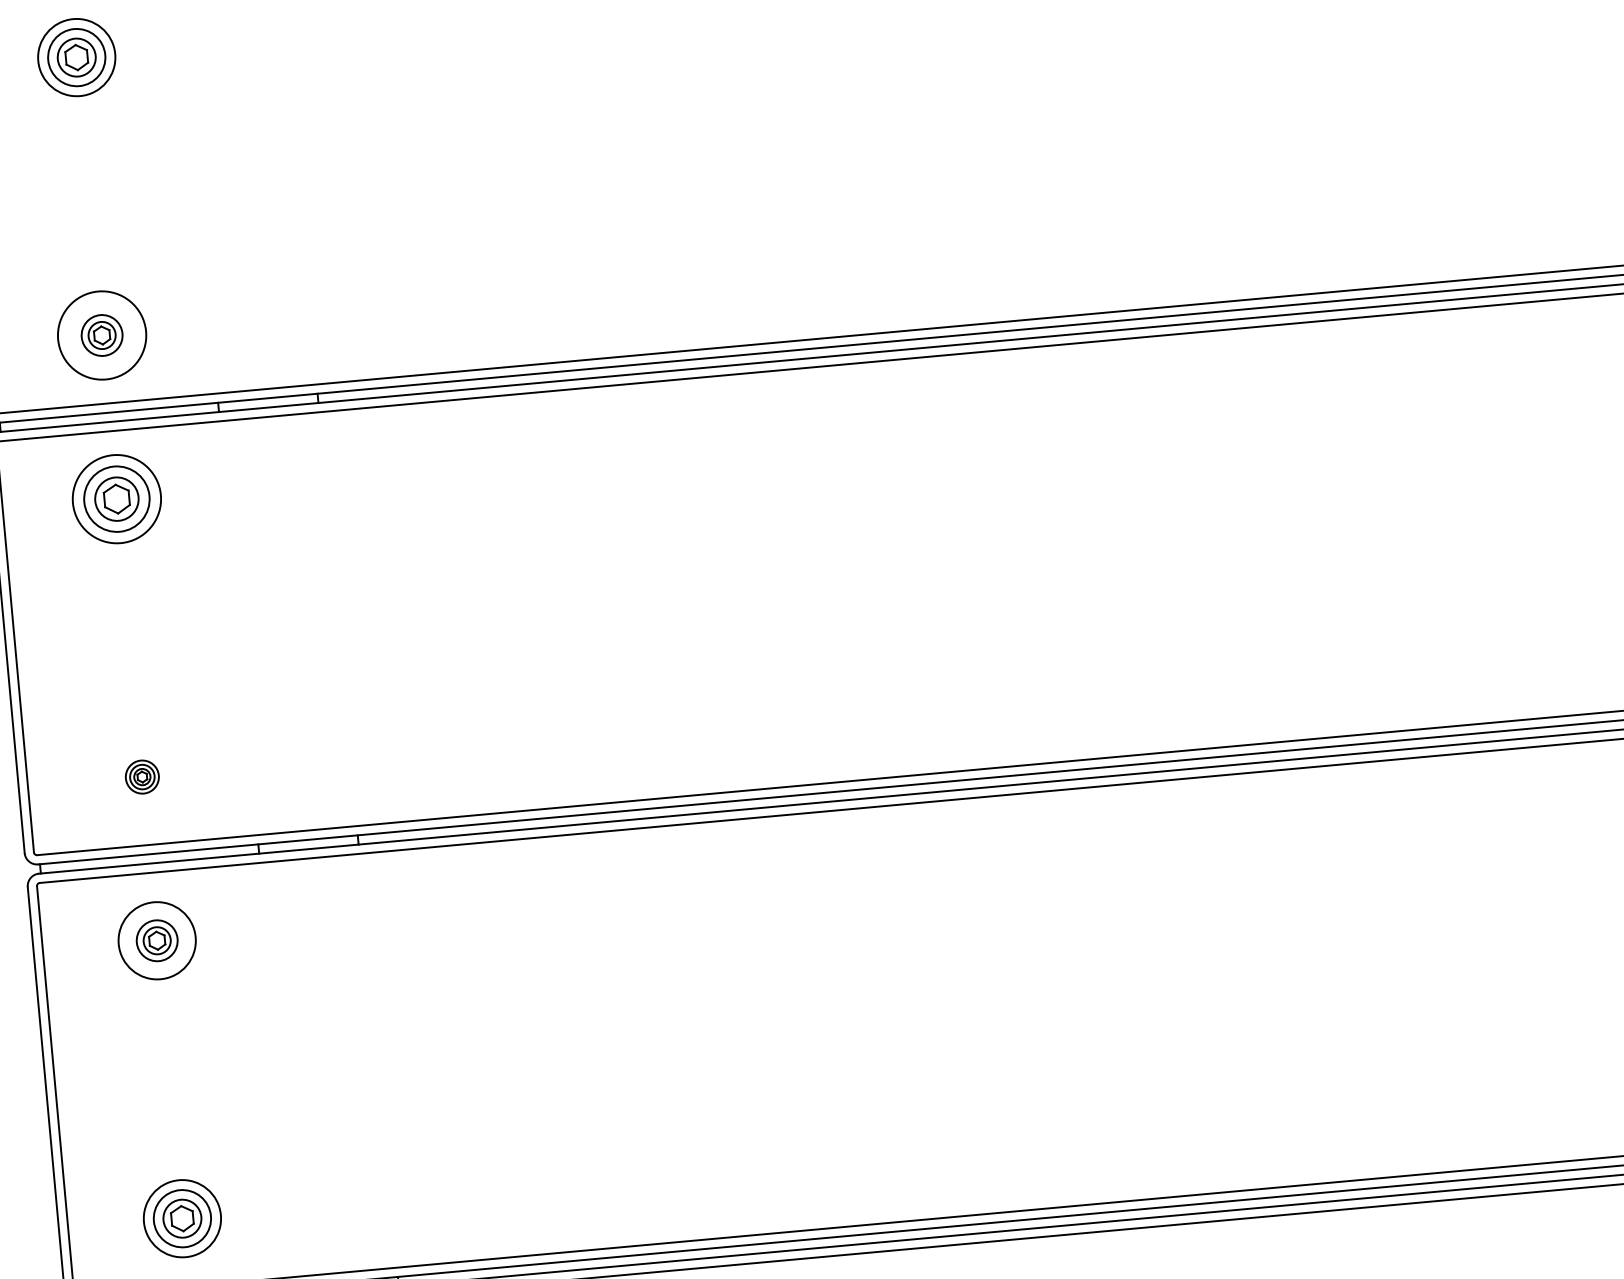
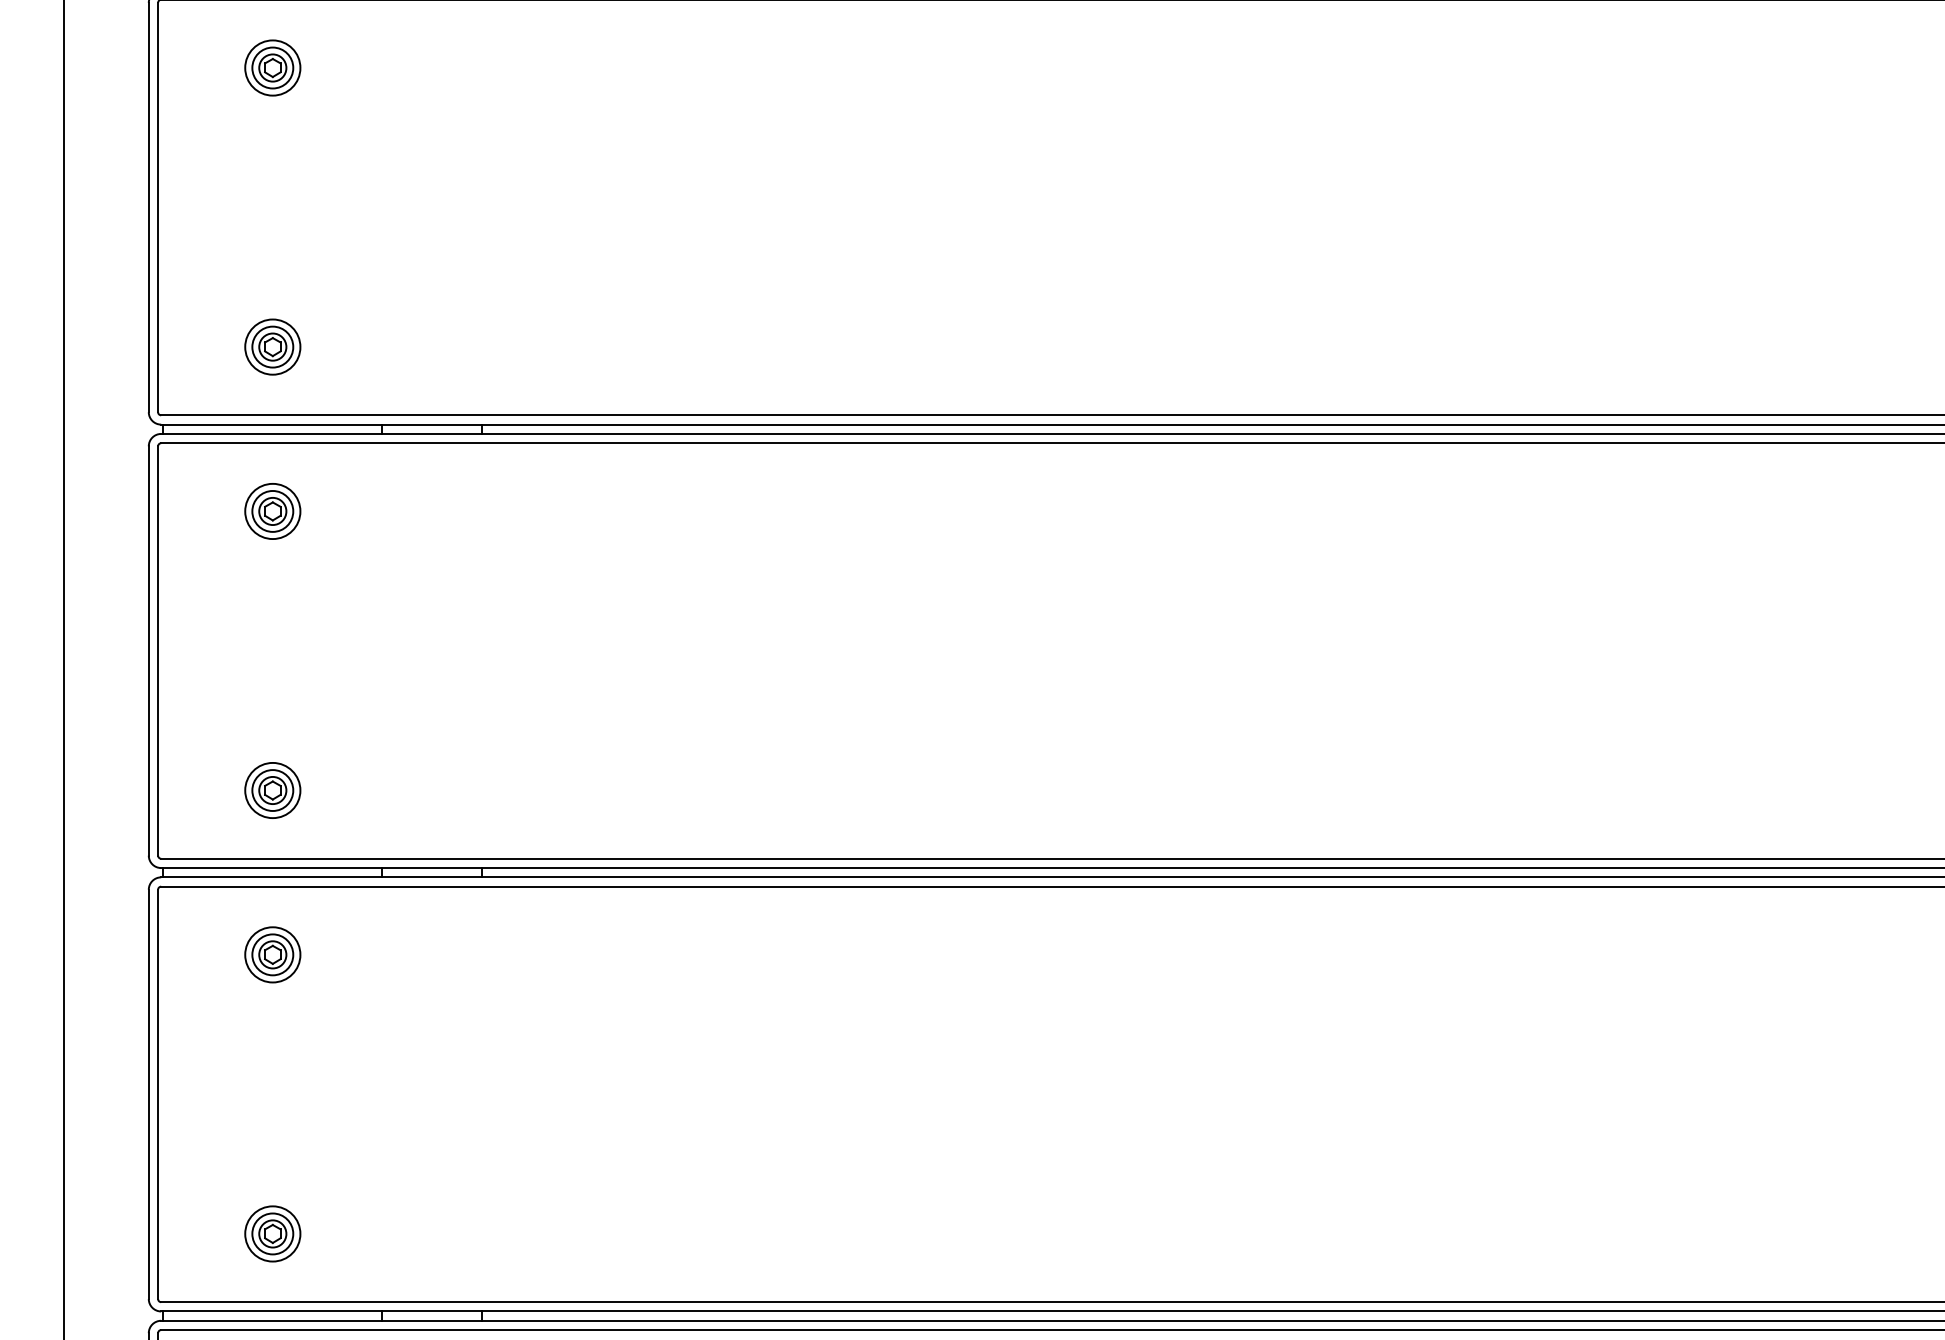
part: (76, 57) -> (272, 67), size x0.71
circle: (101, 334) -> (272, 346), size x0.62
part: (116, 499) -> (272, 511), size x0.62
part: (141, 777) -> (272, 790), size x1.67
circle: (156, 940) -> (272, 954), size x0.71
part: (182, 1218) -> (272, 1233), size x0.71

